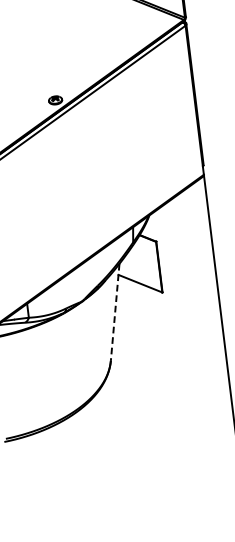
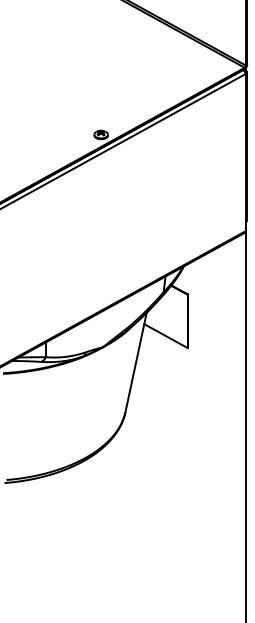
line: (115, 312) -> (136, 362), dashed -> solid

